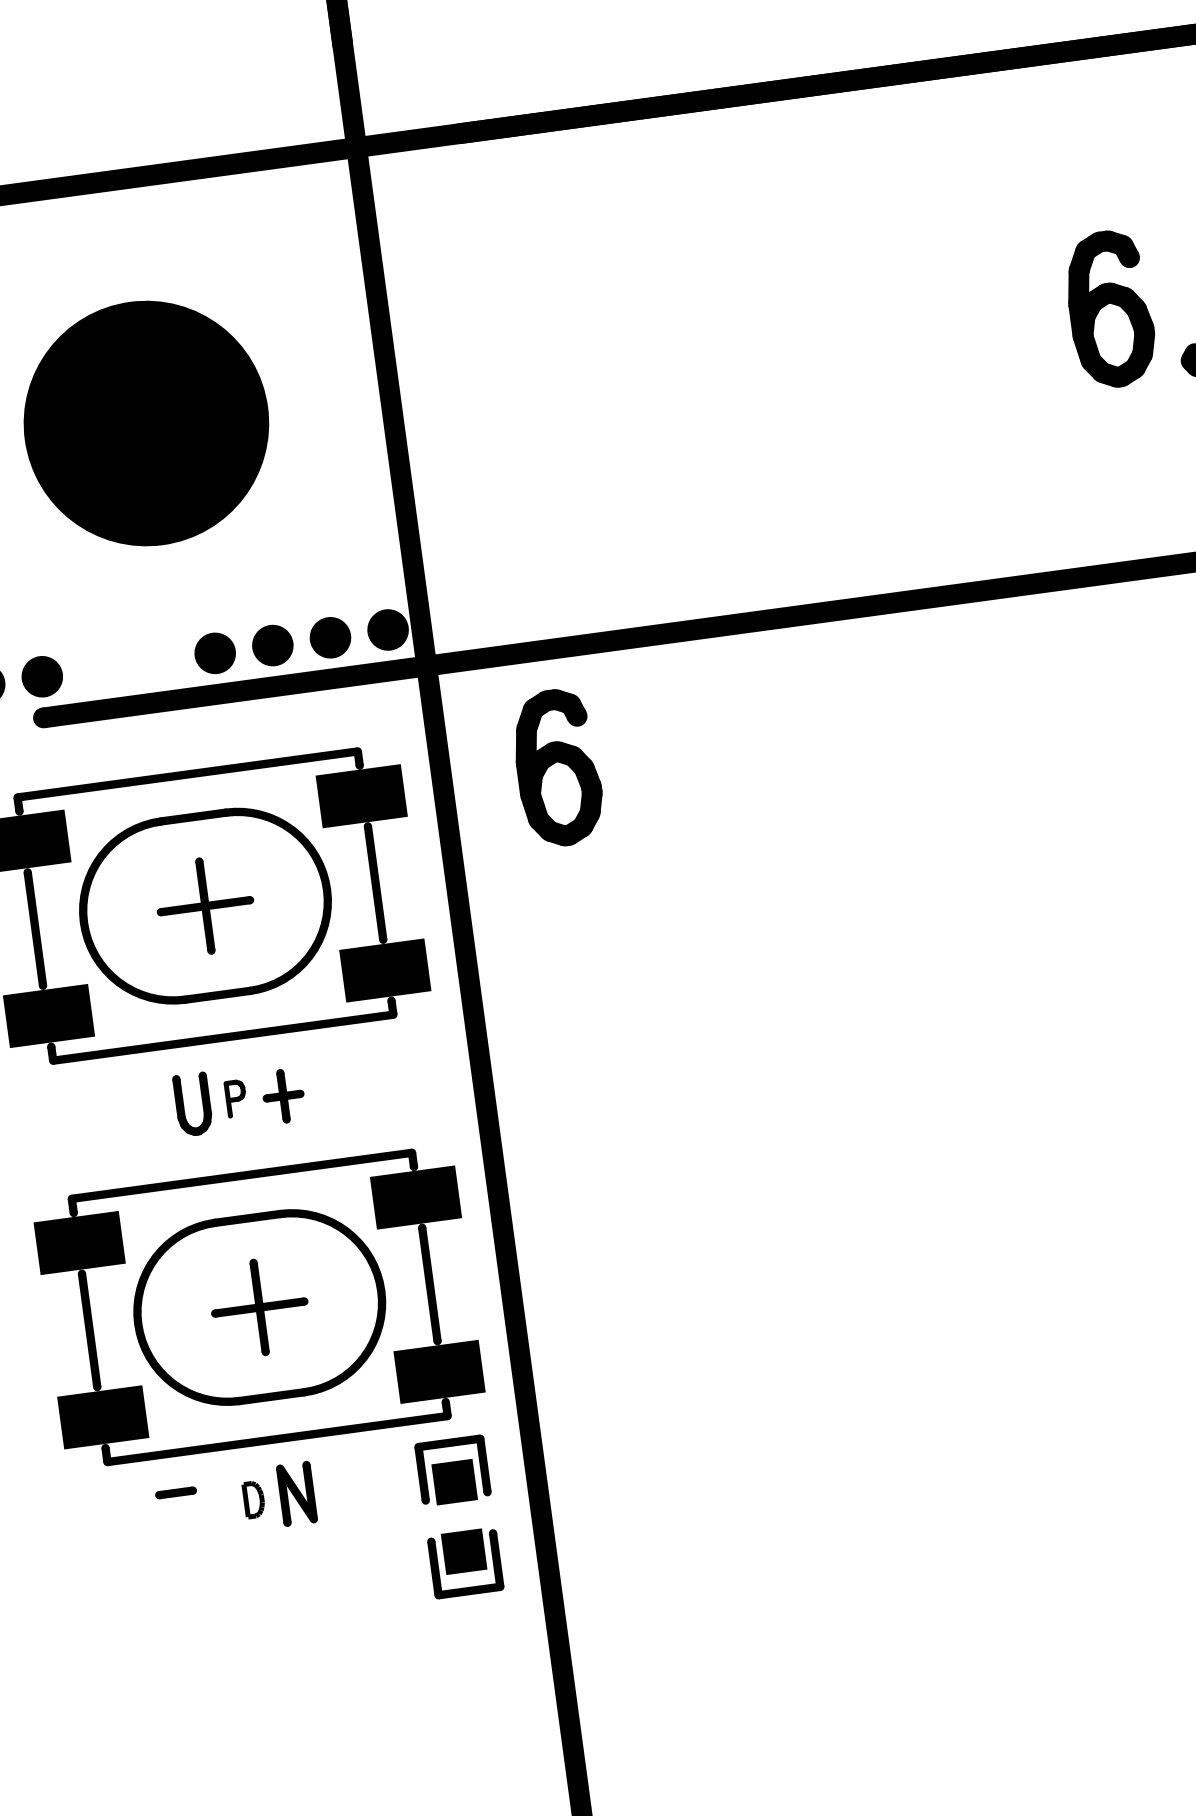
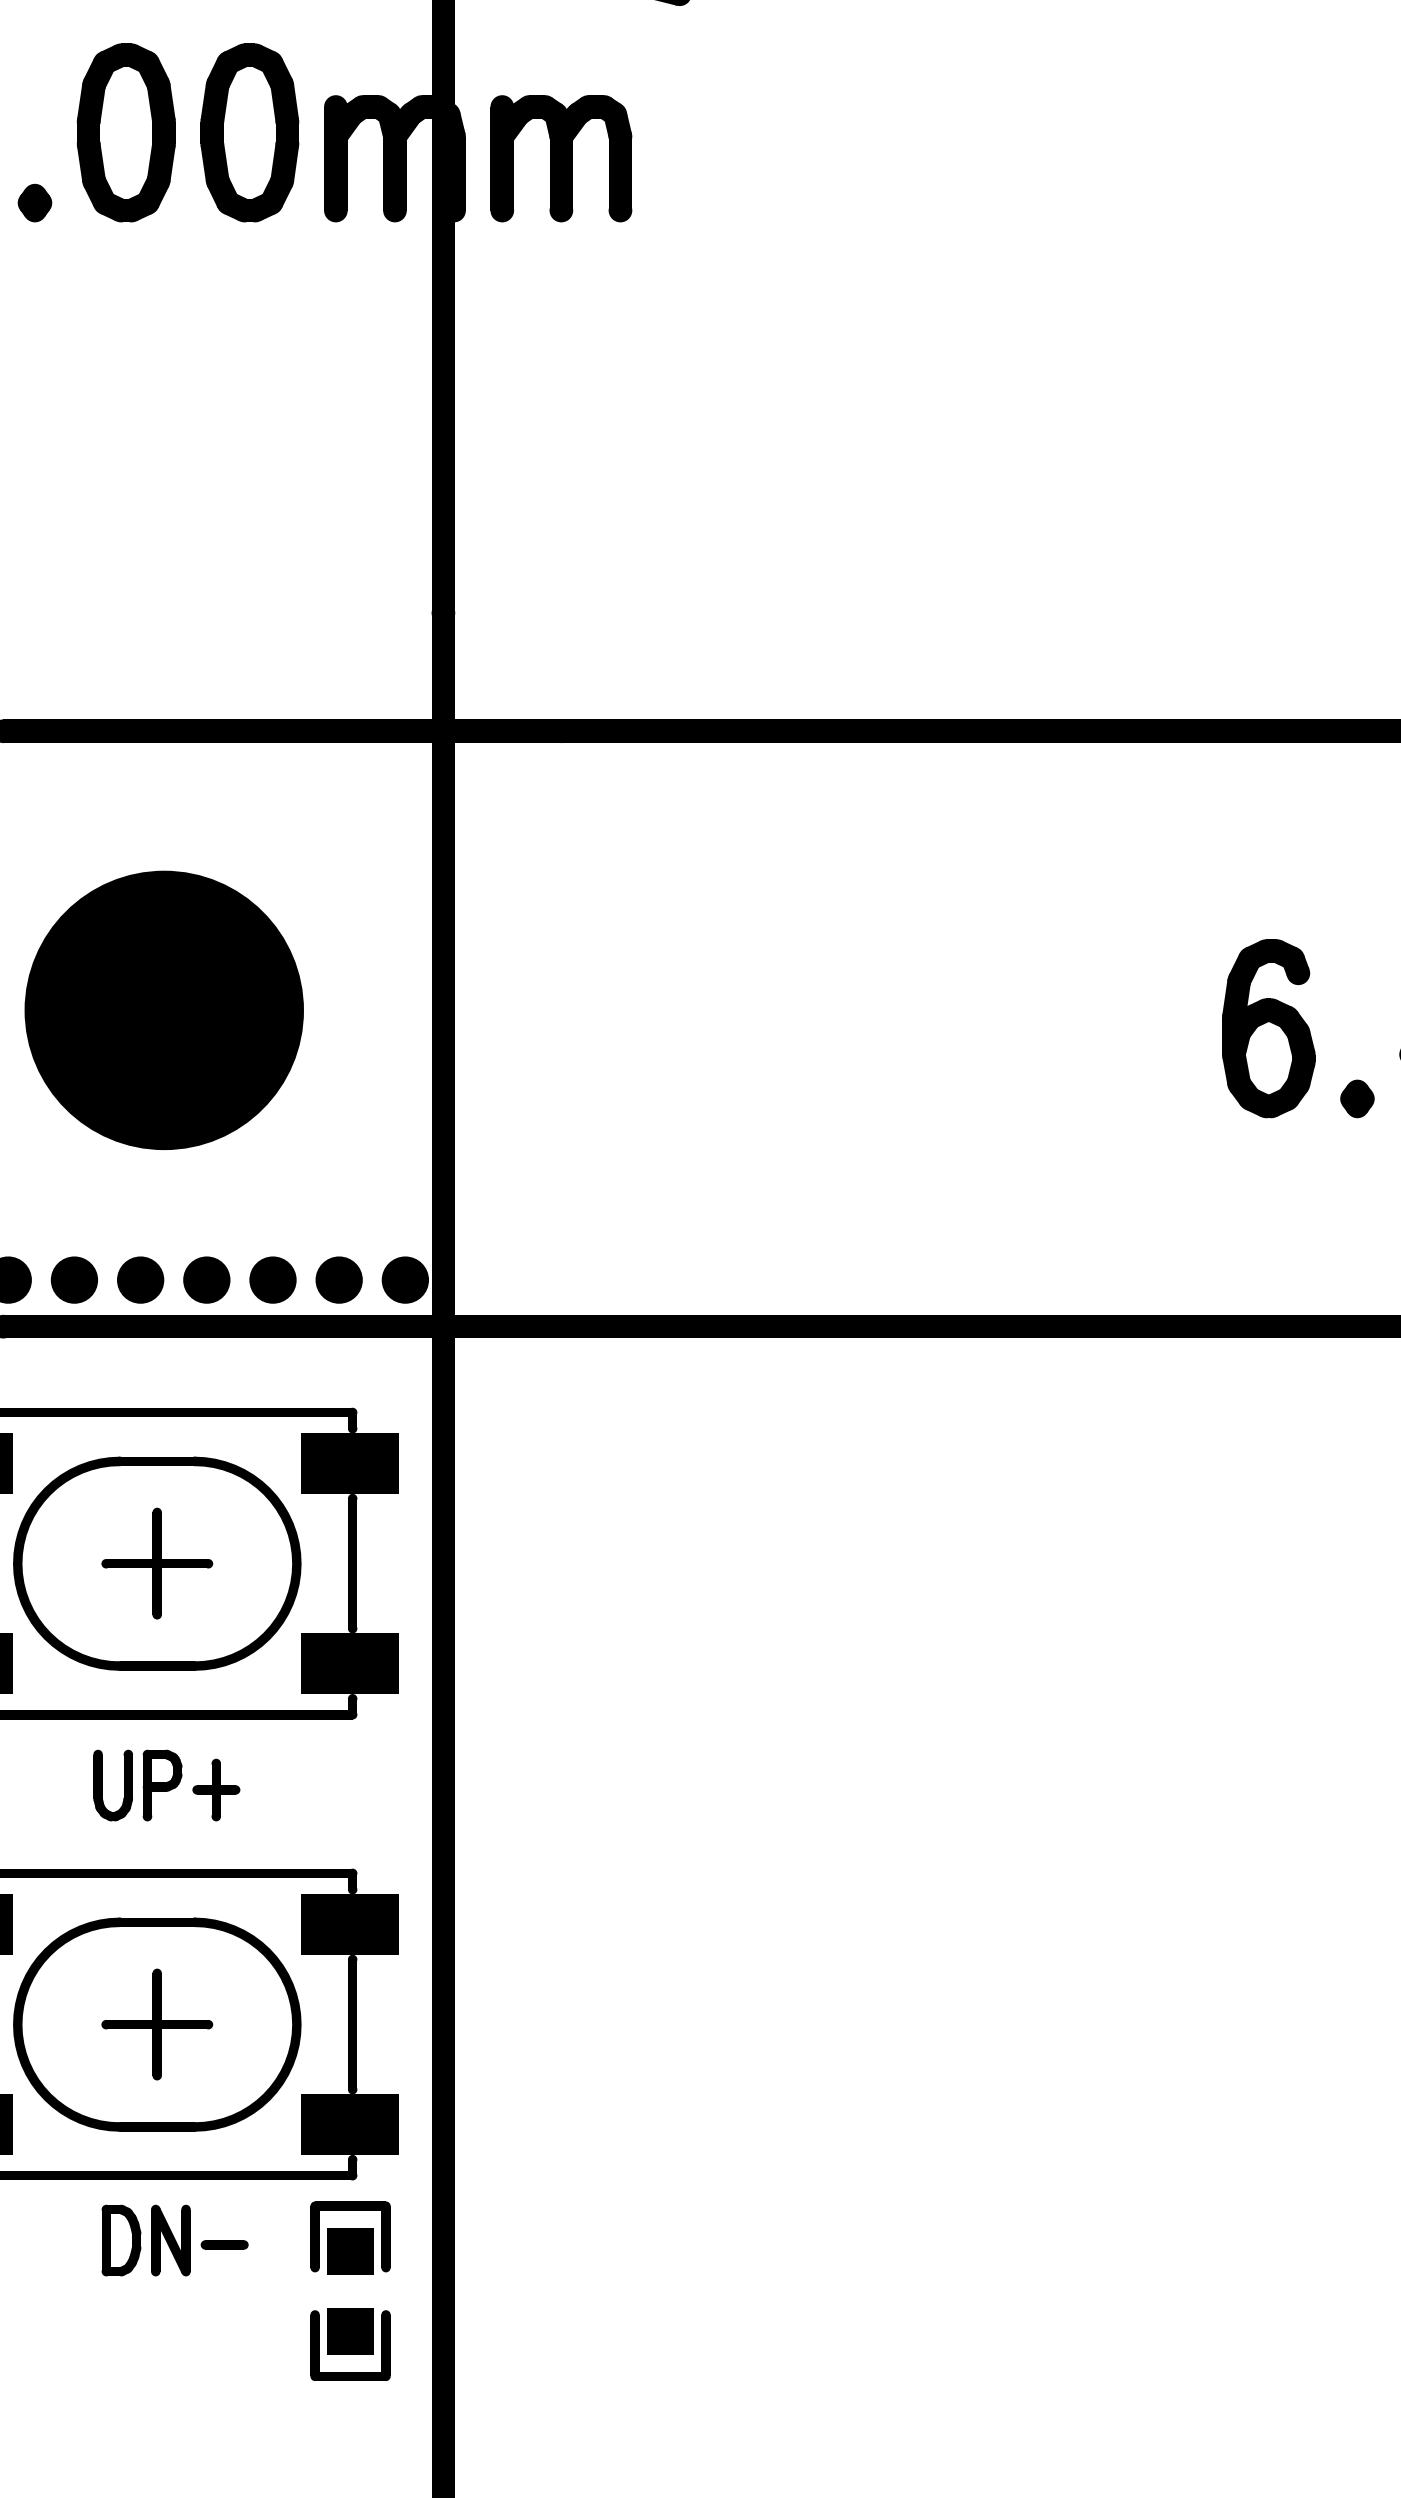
part: (157, 660) -> (140, 1279), added
part: (99, 668) -> (73, 1279), added
part: (557, 767) -> (575, 1461), removed
part: (236, 1098) -> (162, 1785), size x1.67
part: (175, 1492) -> (224, 2244), moved
part: (253, 1499) -> (121, 2240), size x1.67

